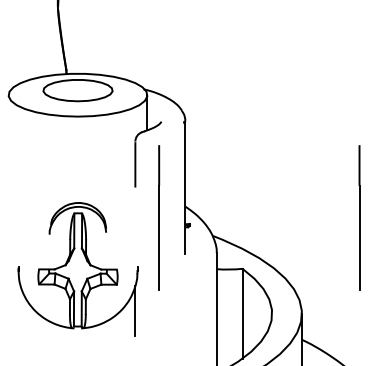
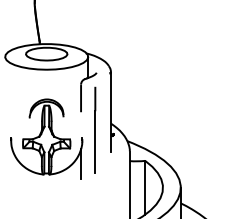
line: (359, 216) -> (215, 129), removed
part: (77, 268) -> (46, 138), moved

